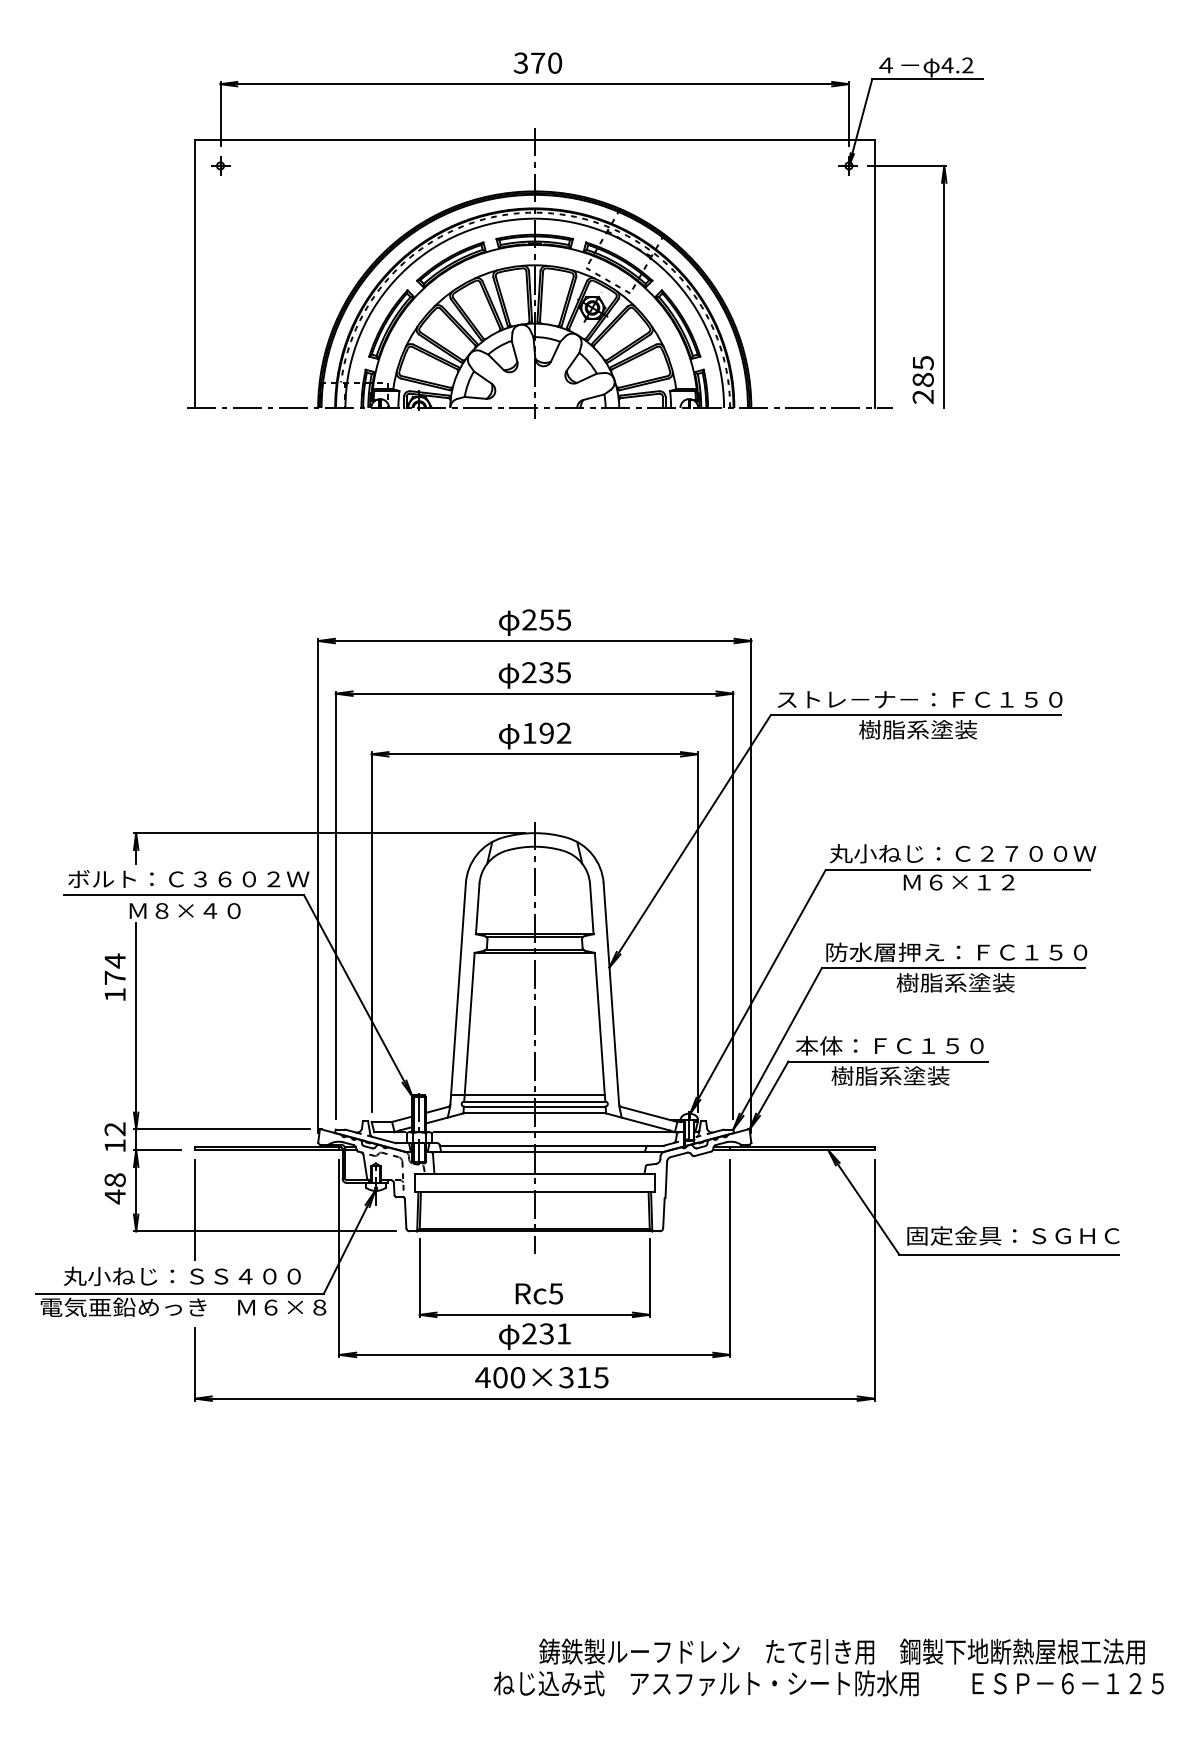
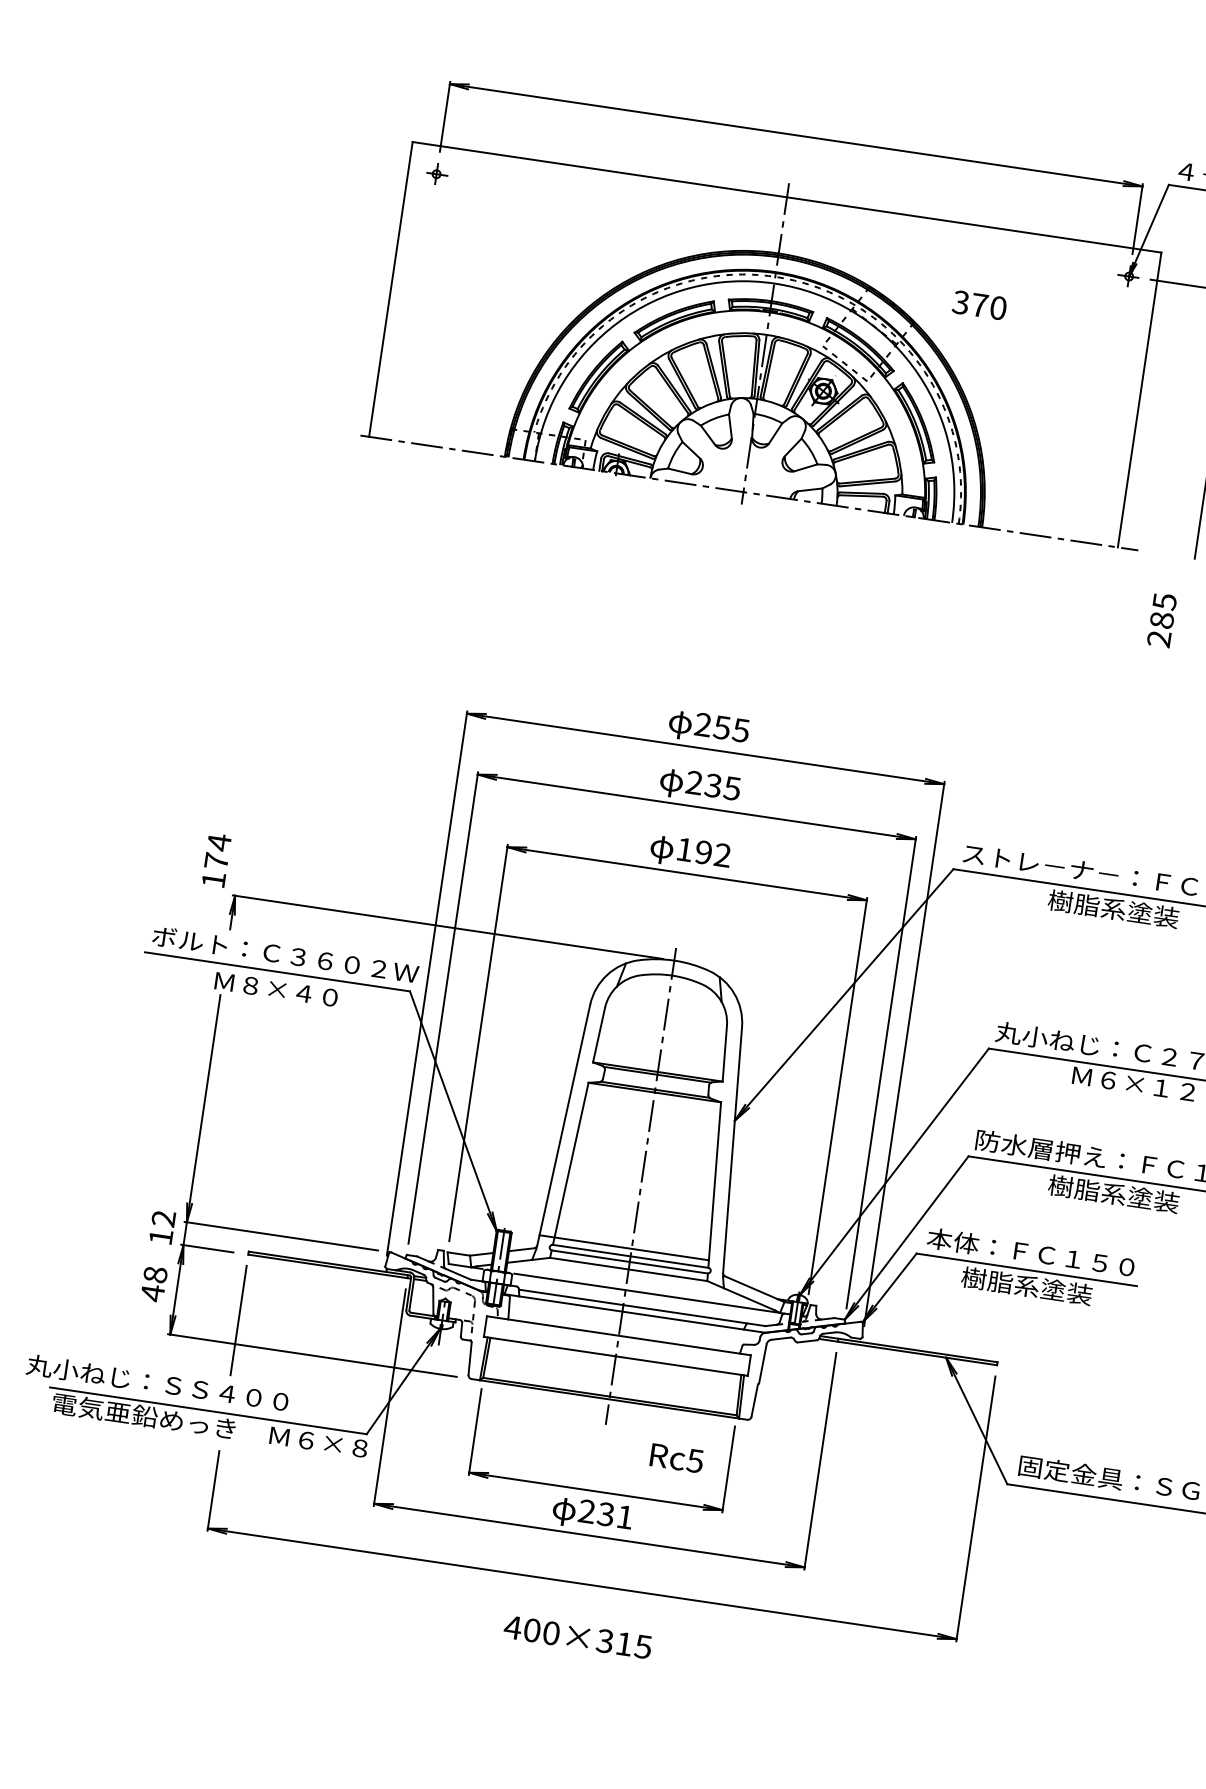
text: (538, 62) -> (980, 304), moved
text: (922, 379) -> (1161, 619), moved
text: (114, 976) -> (216, 859), moved
text: (182, 1275) -> (157, 1382), moved
text: (538, 1293) -> (676, 1457), moved
text: (541, 1377) -> (577, 1636), moved

